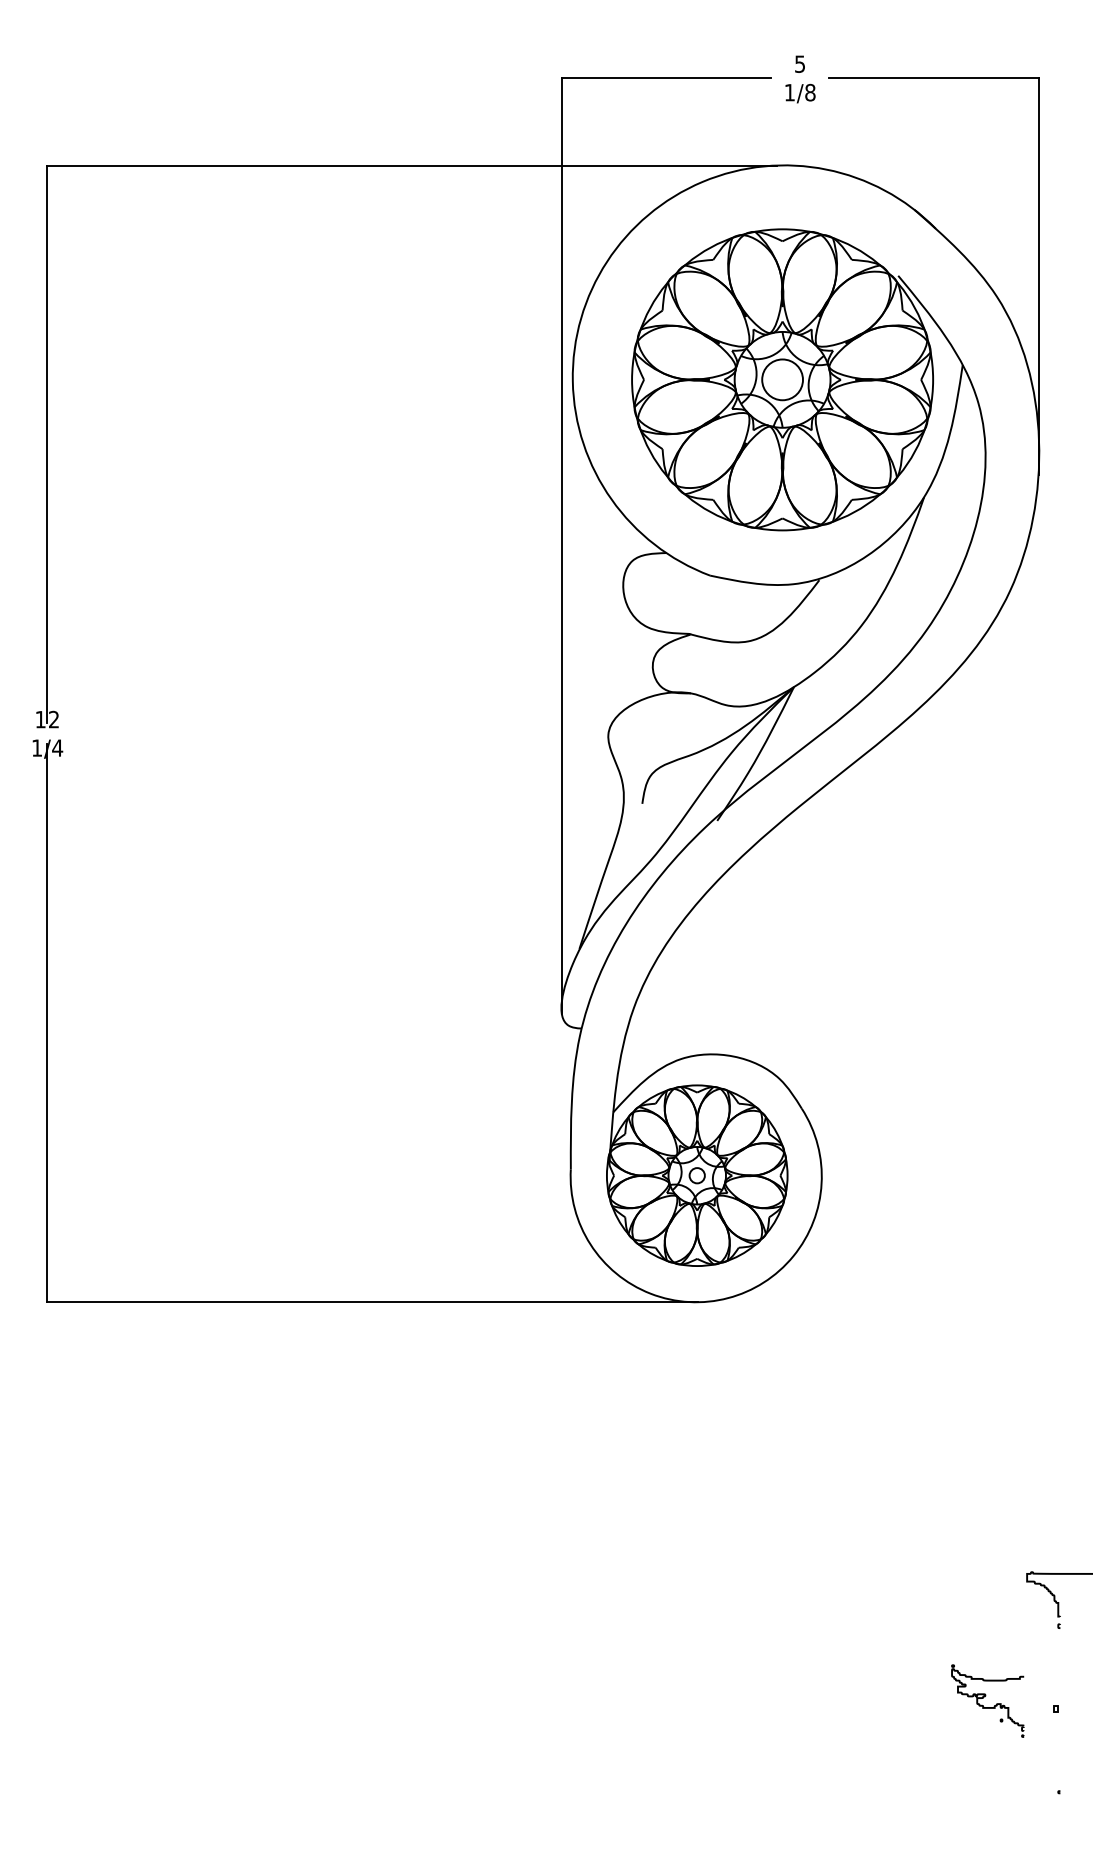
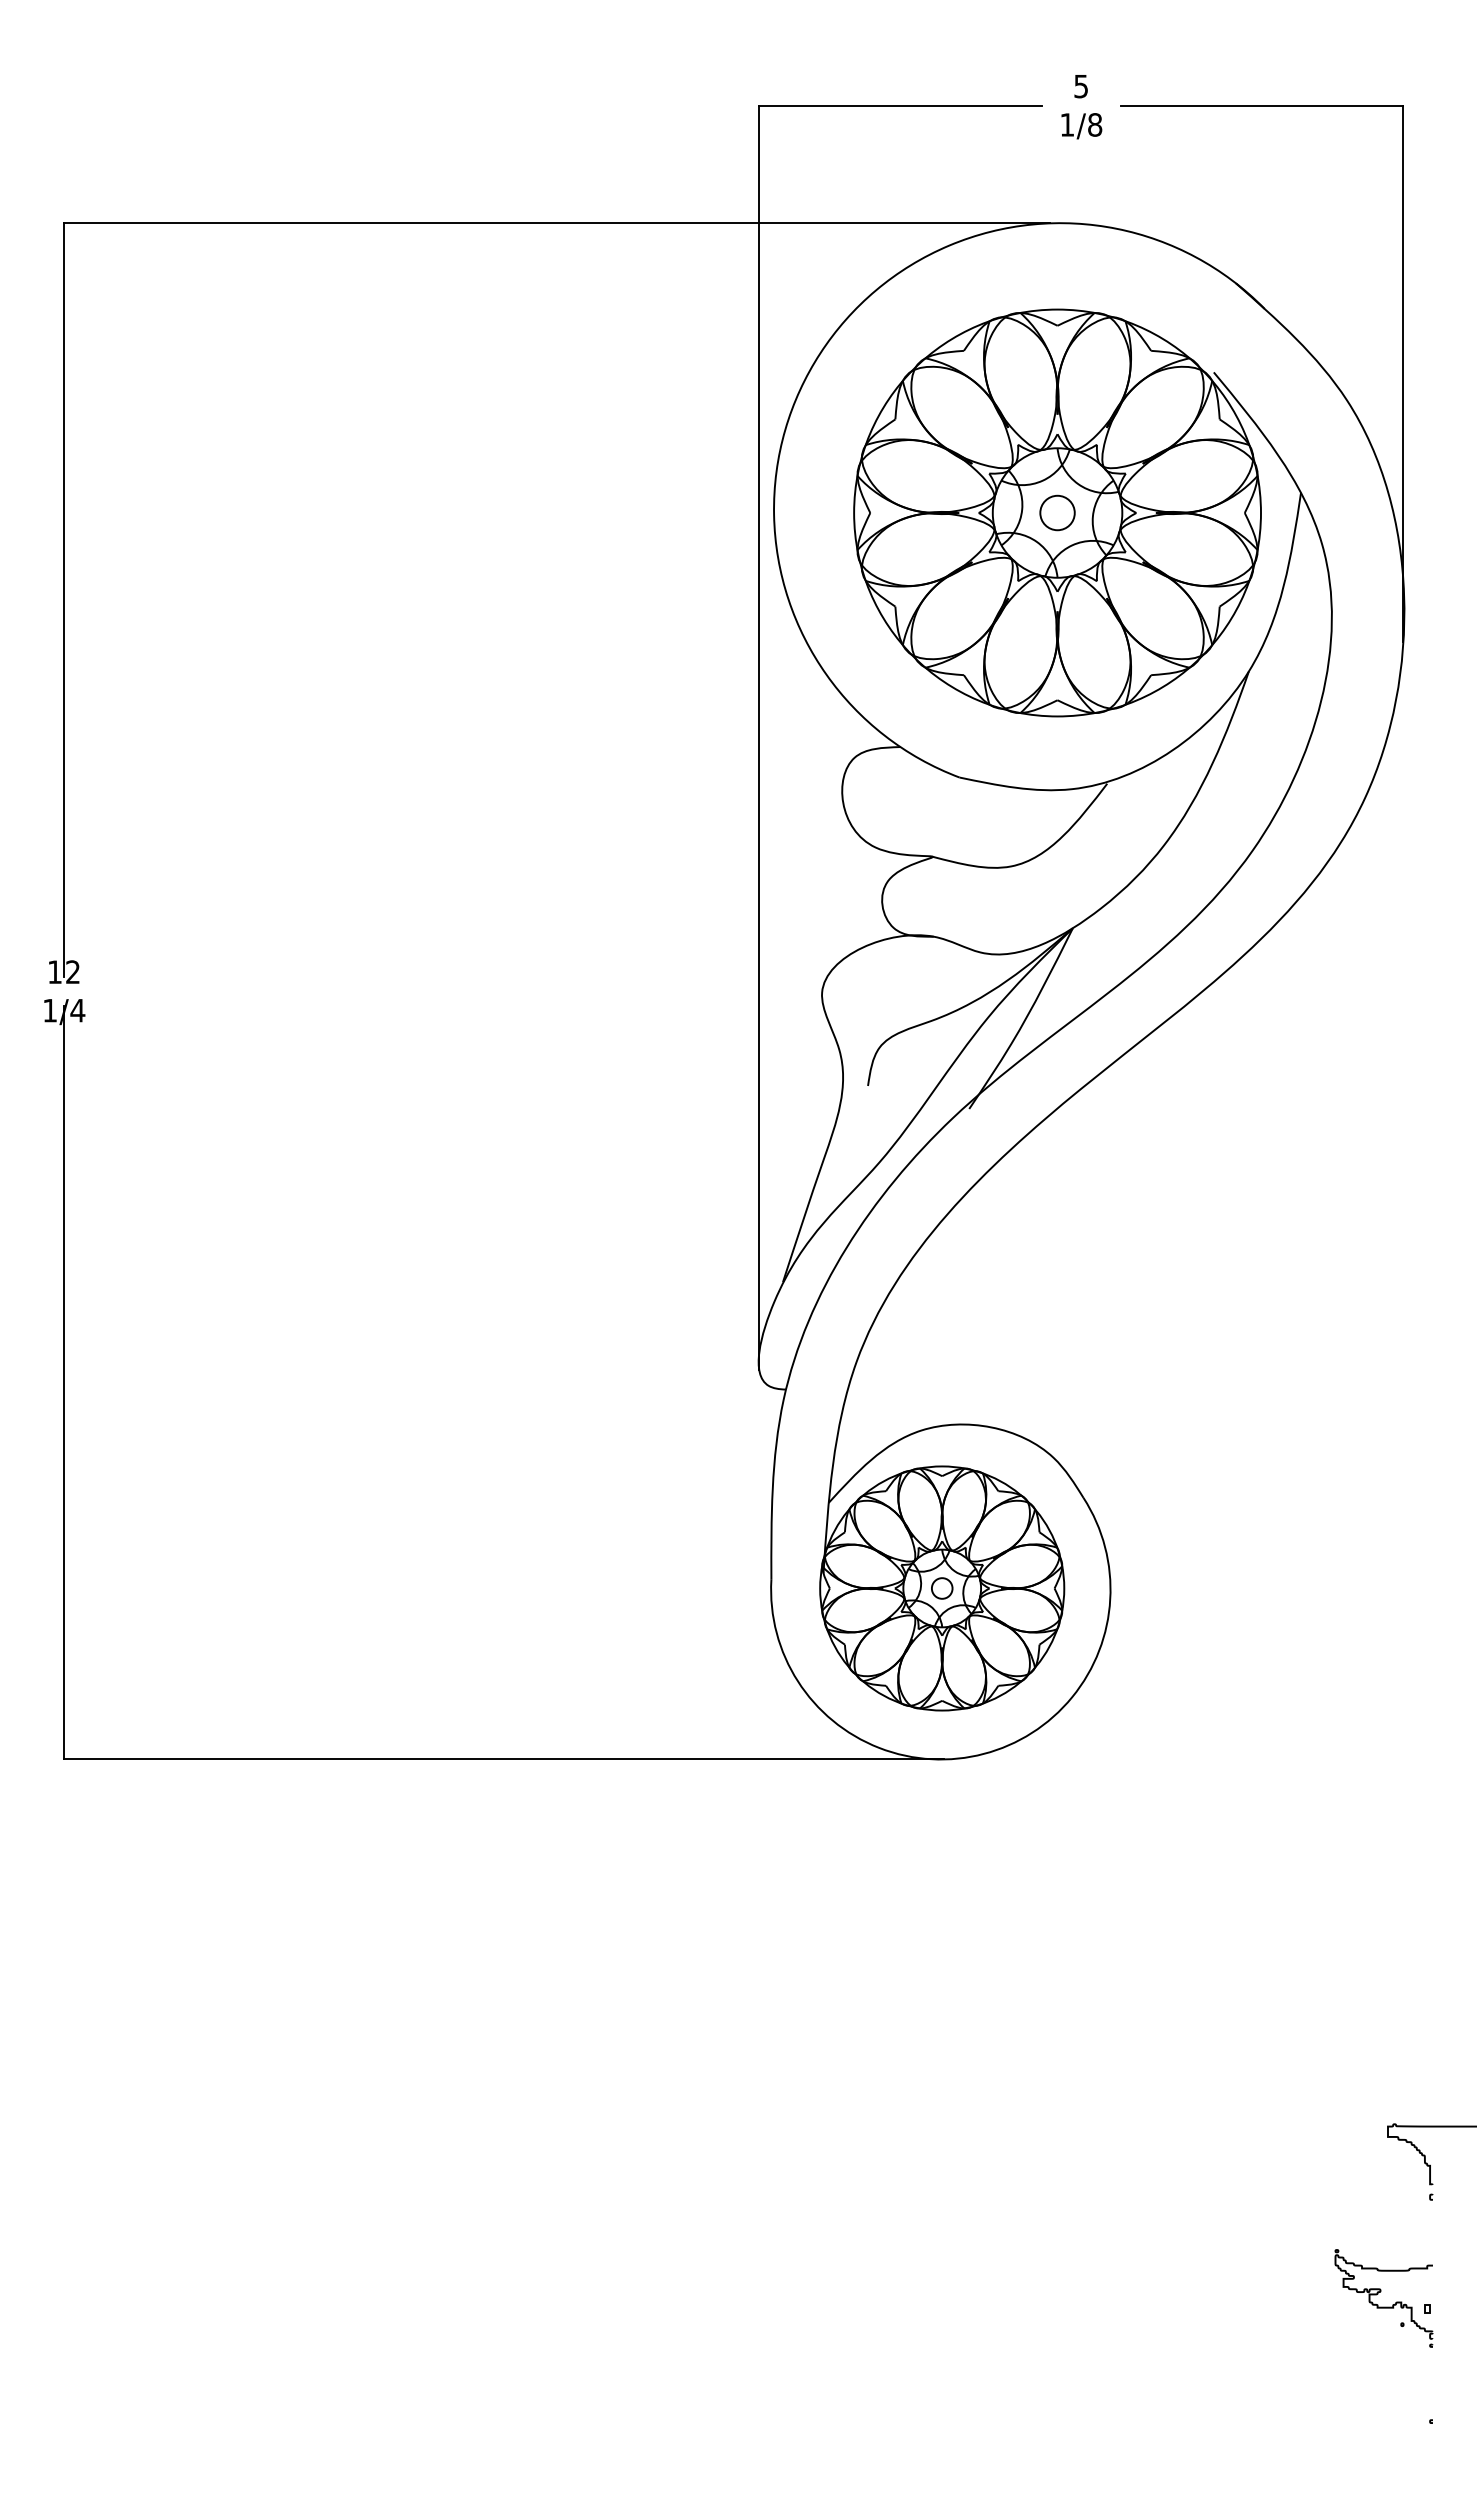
circle: (782, 379) -> (1057, 512), size x0.62
part: (983, 1698) -> (1378, 2294), moved

